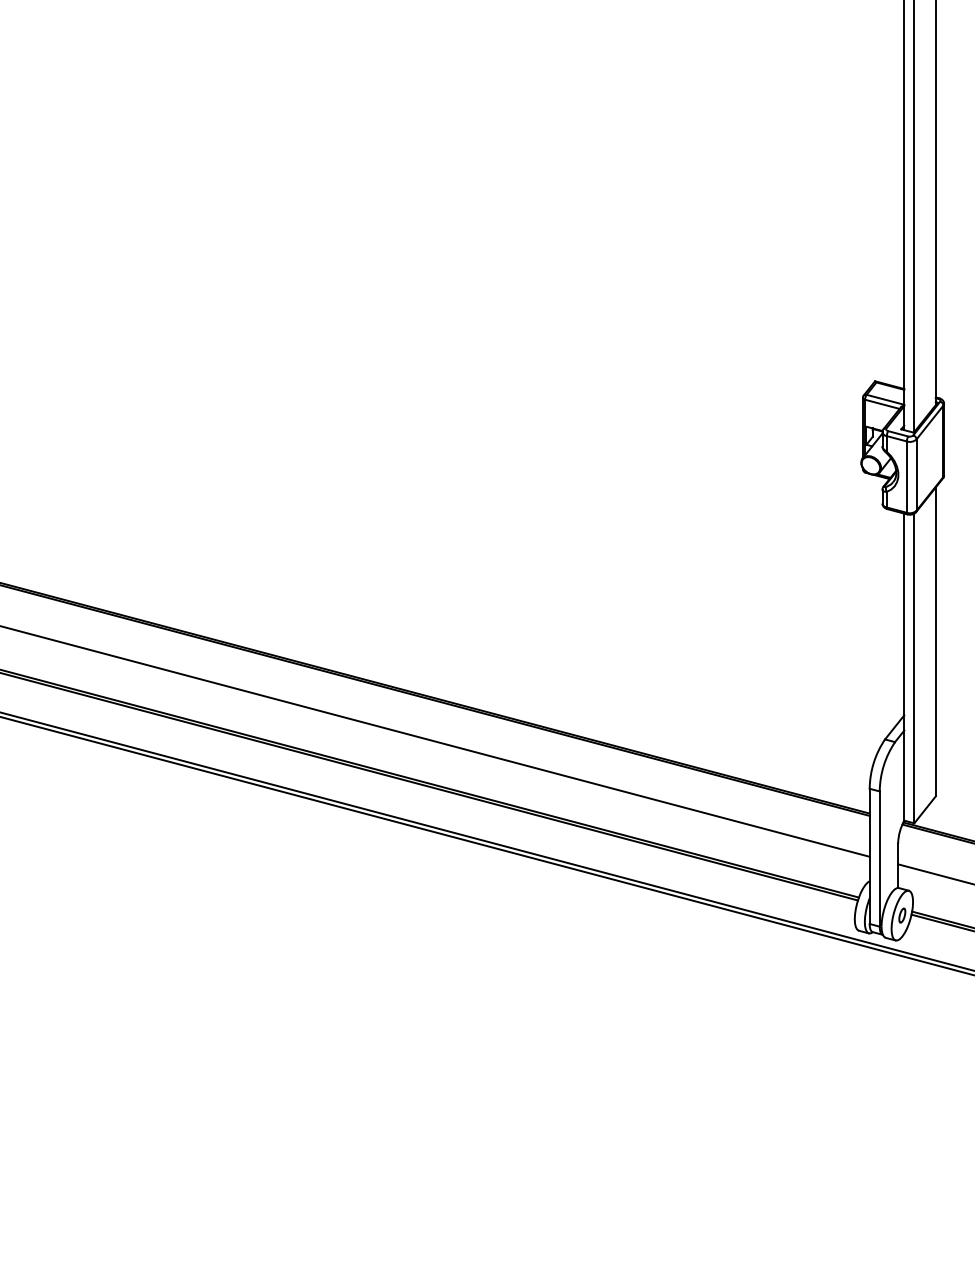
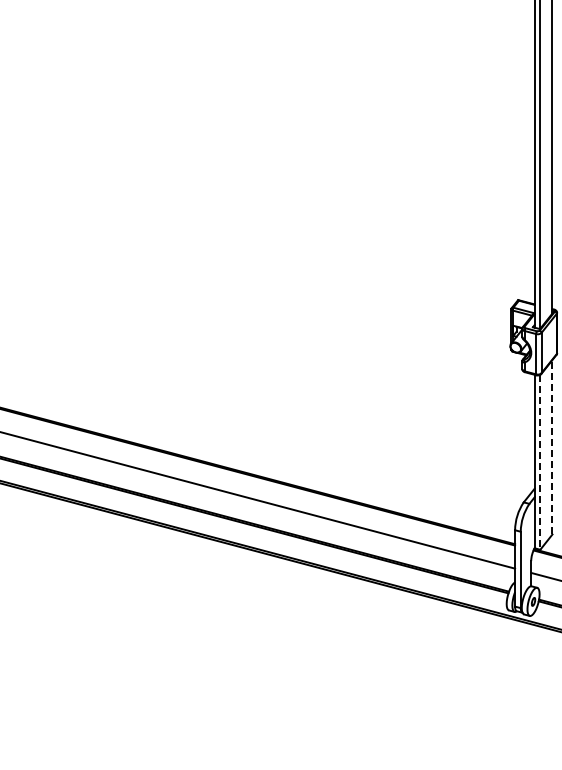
line: (935, 640) -> (552, 446), solid -> dashed
line: (914, 668) -> (540, 462), solid -> dashed

